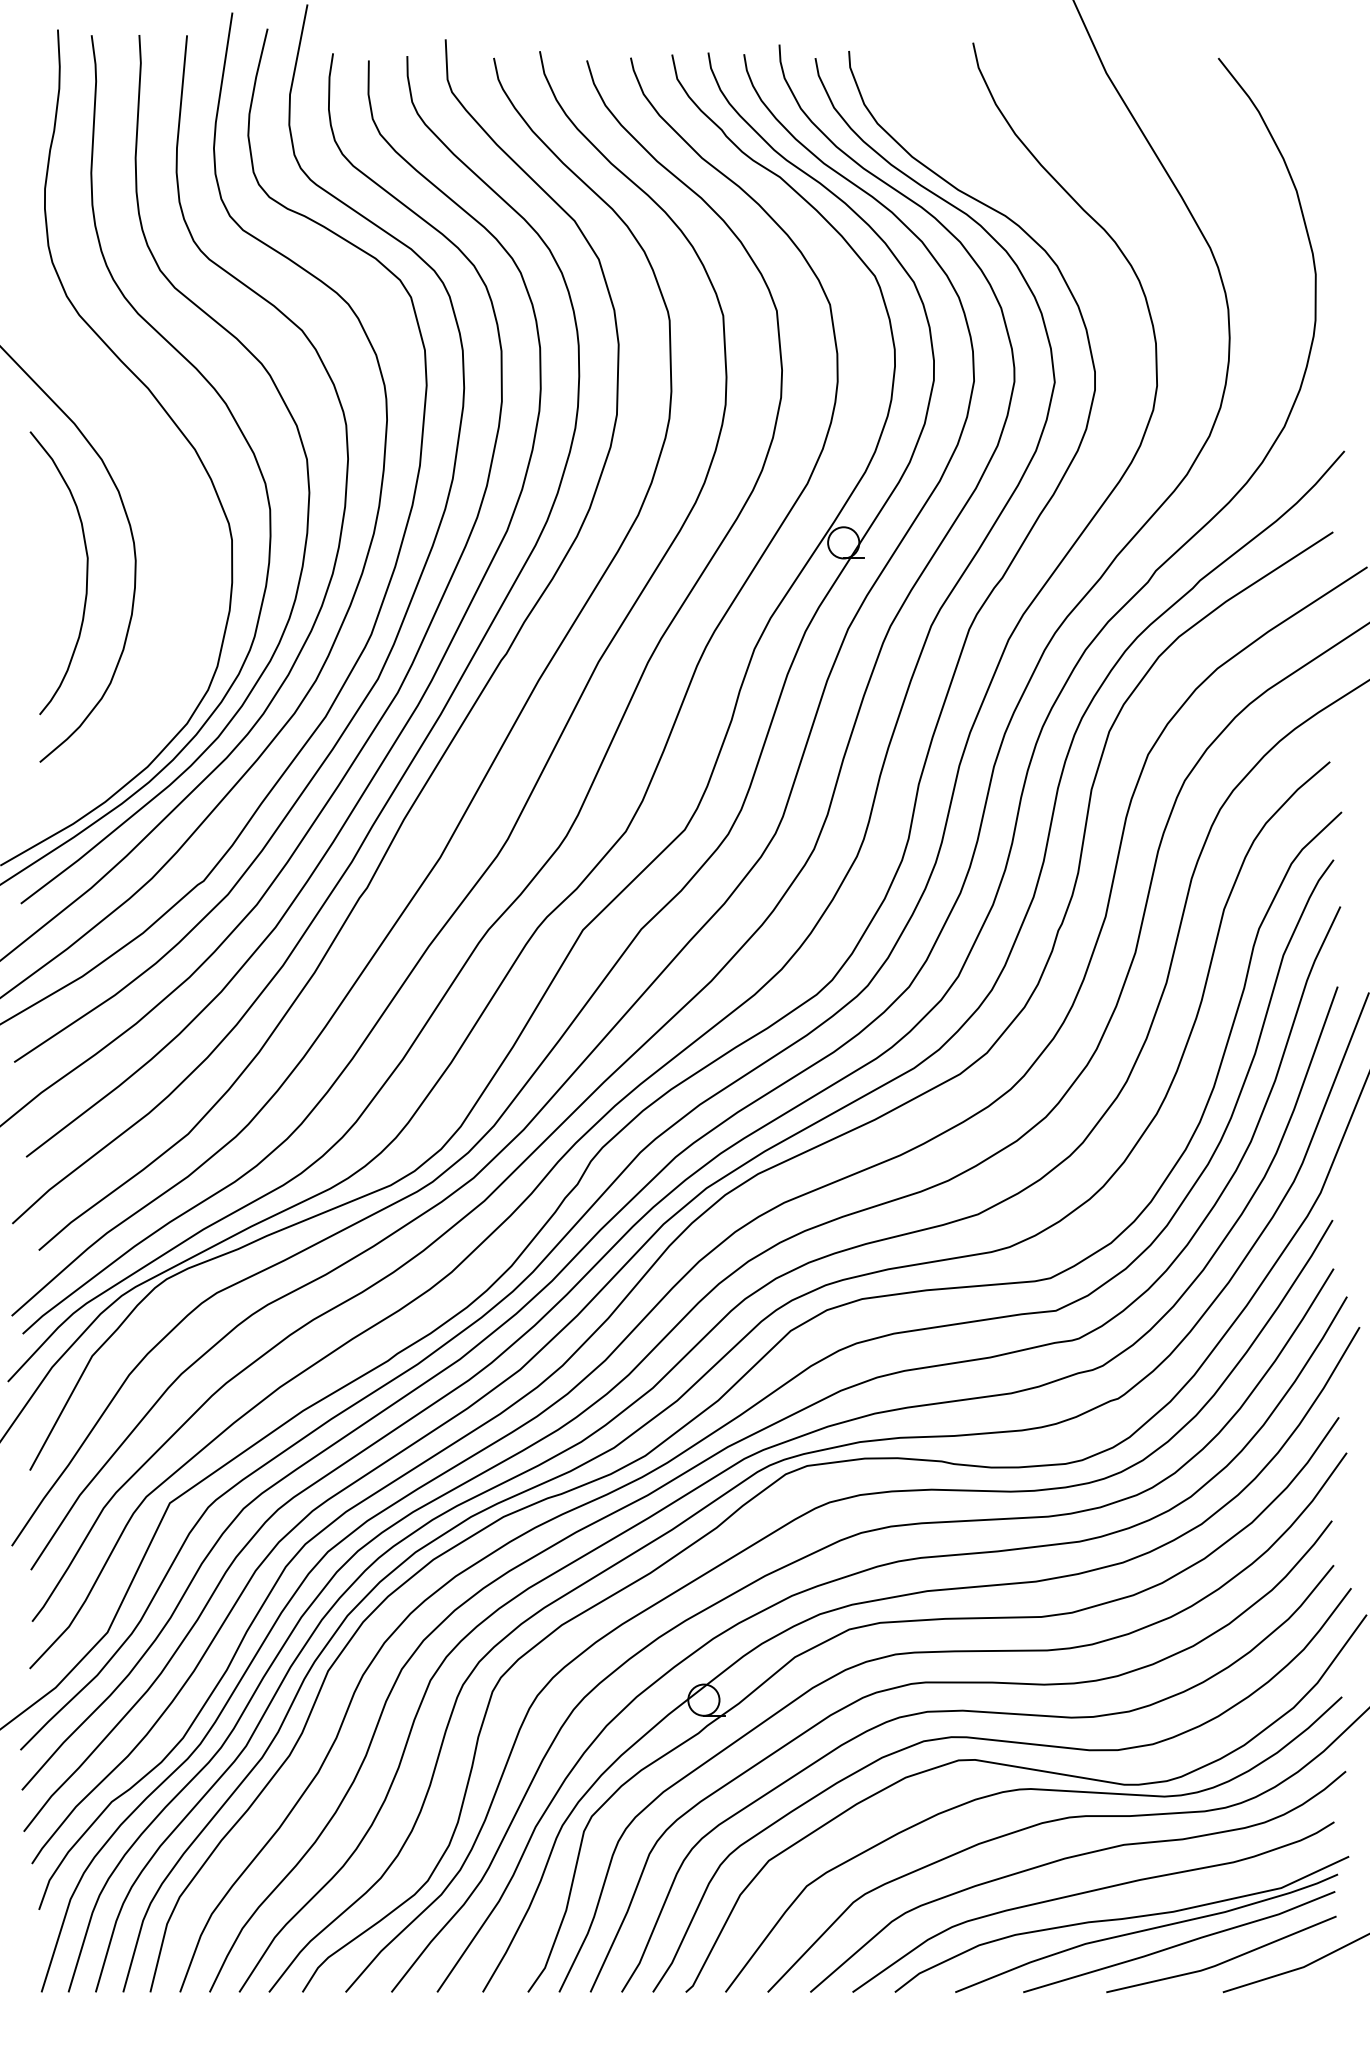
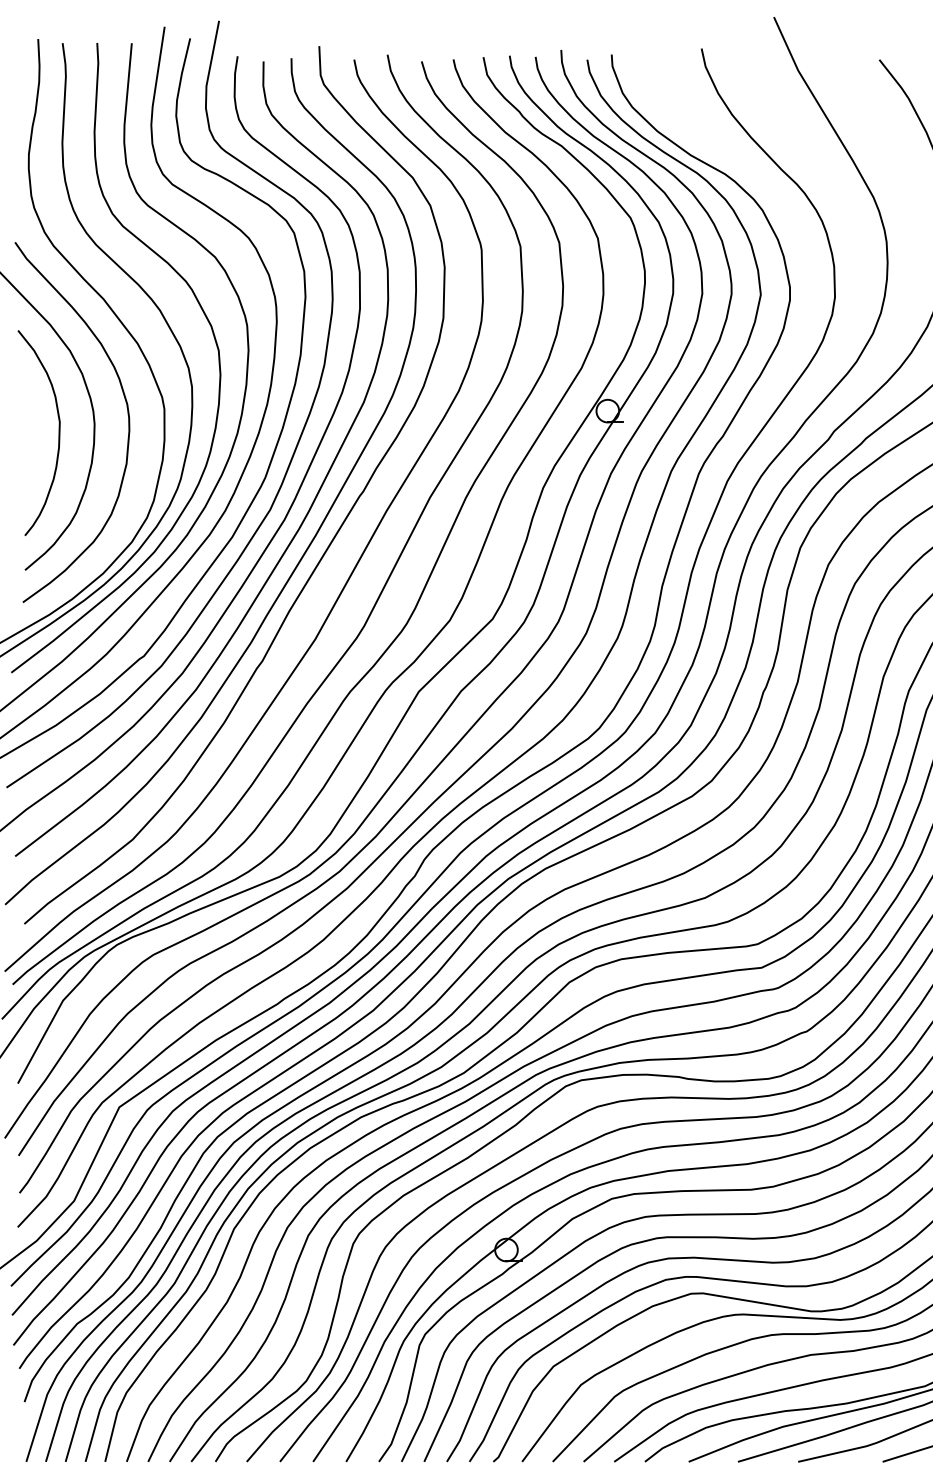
curve: (181, 547) -> (127, 414), added

